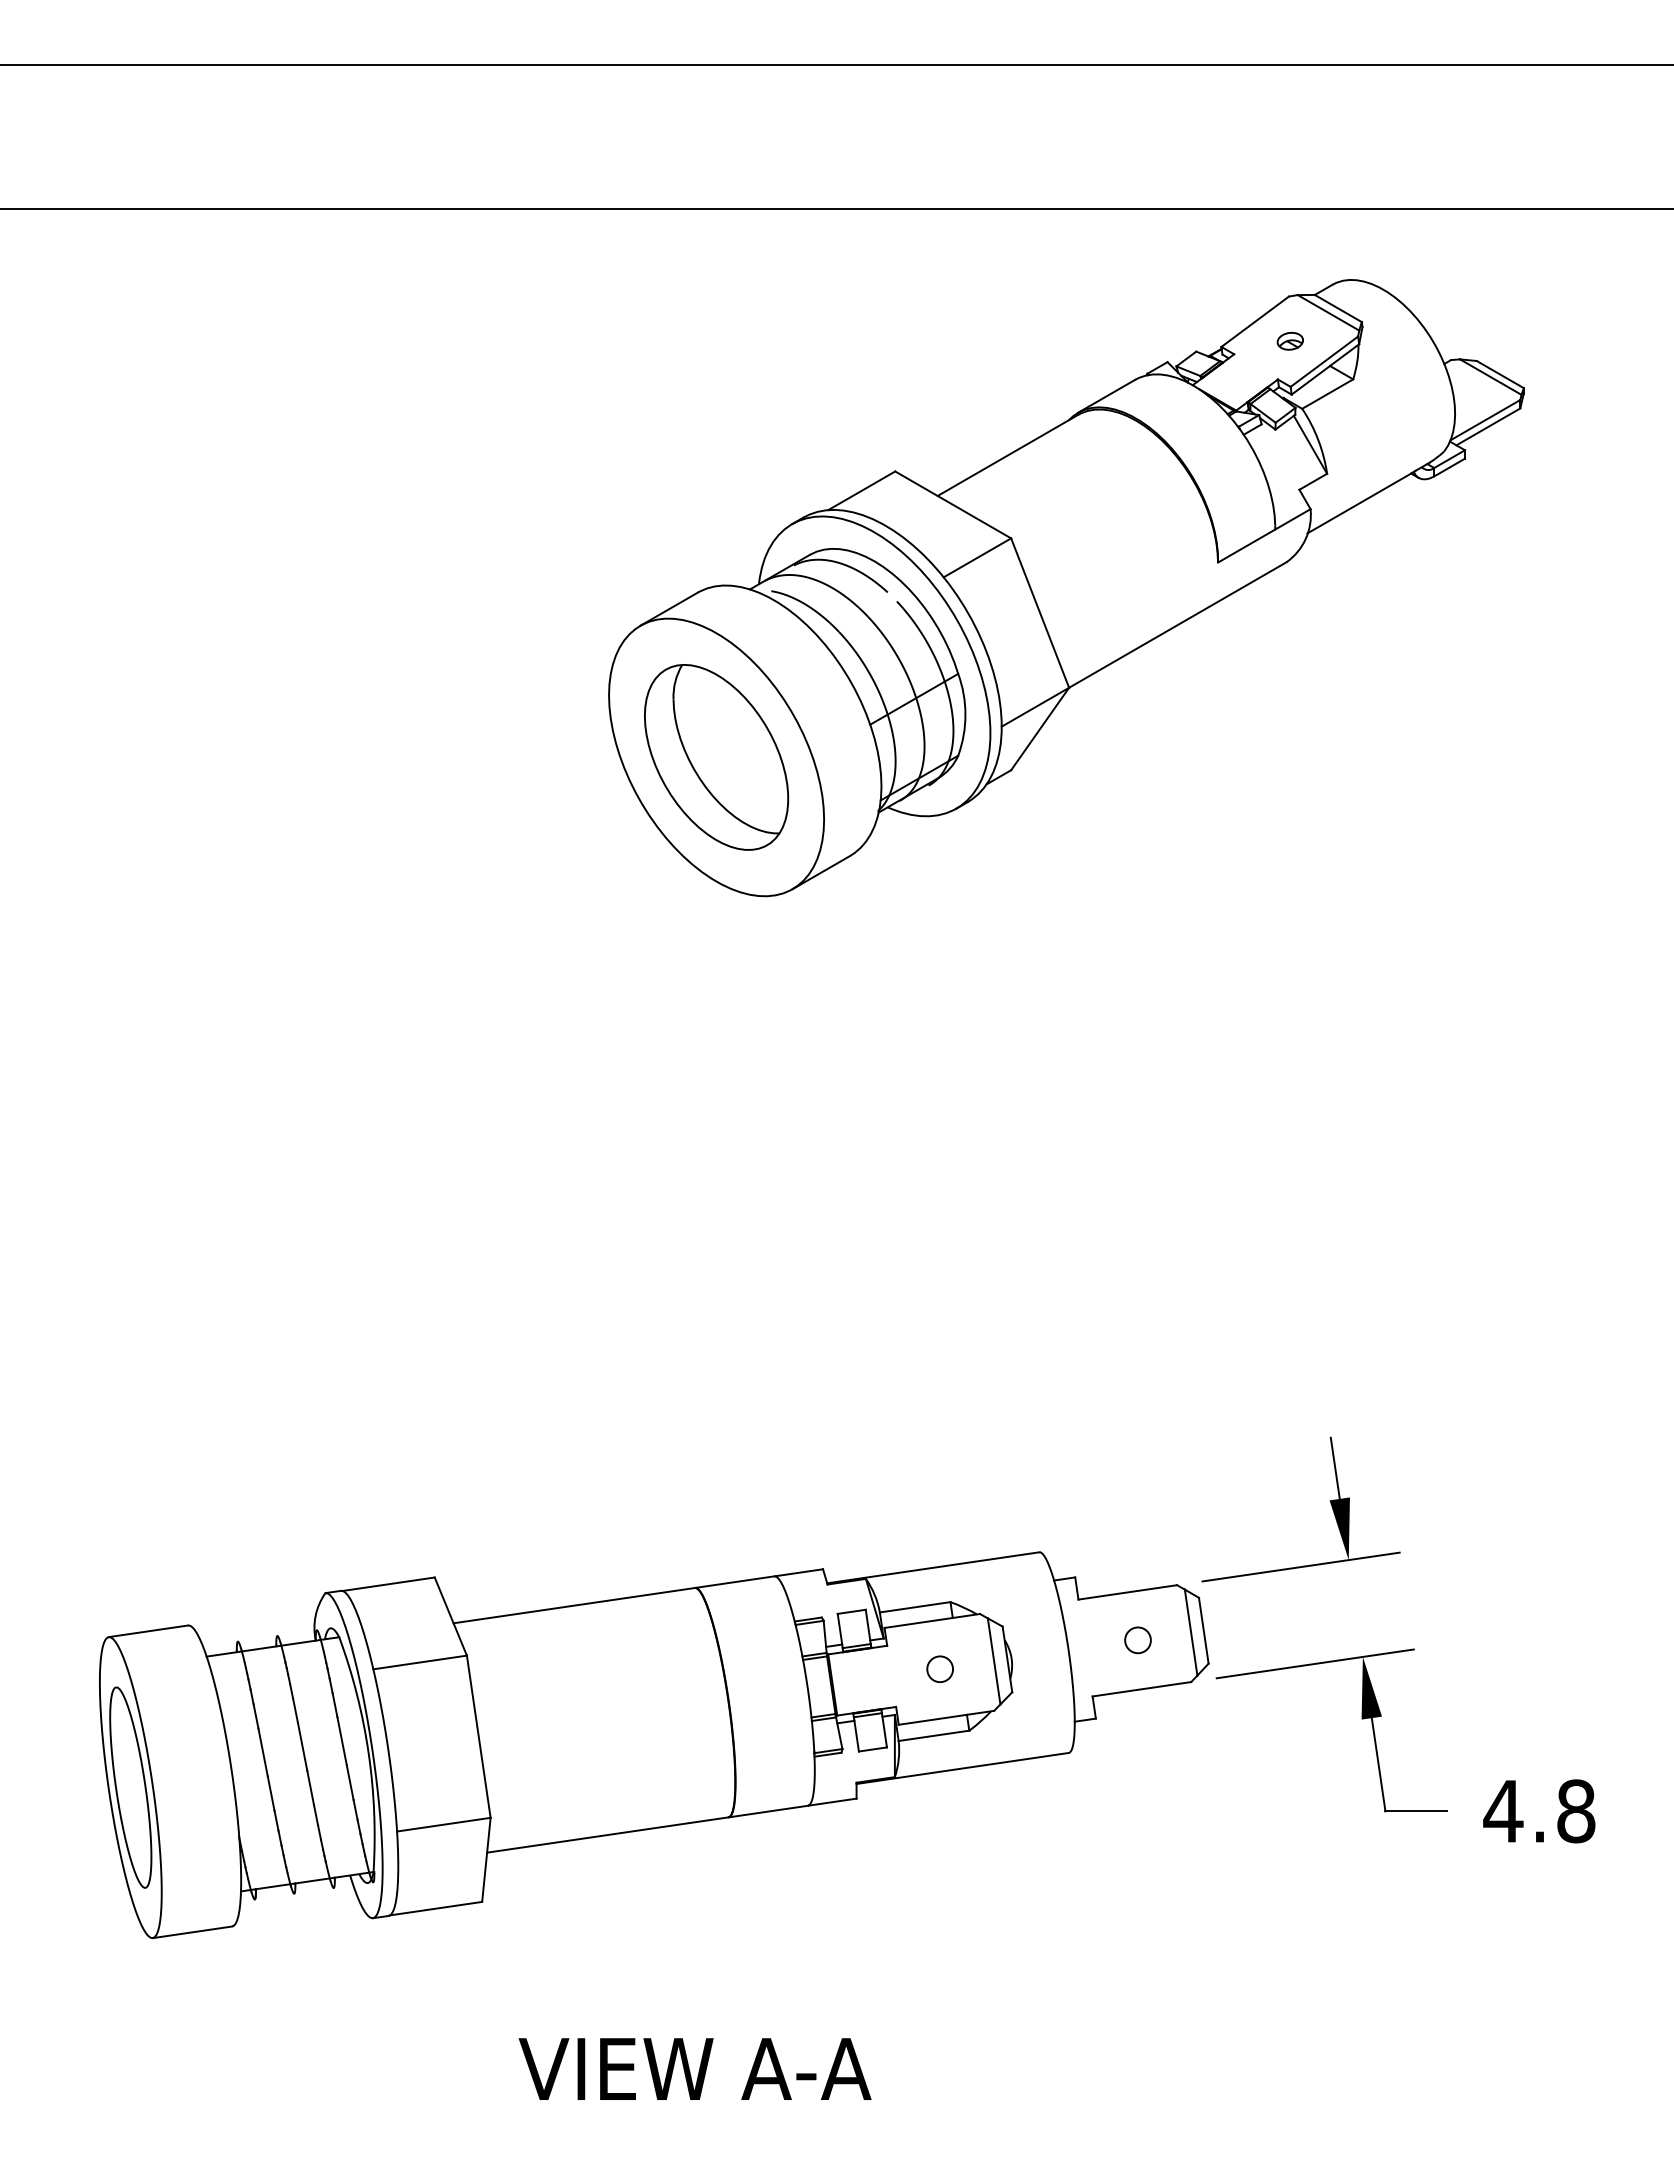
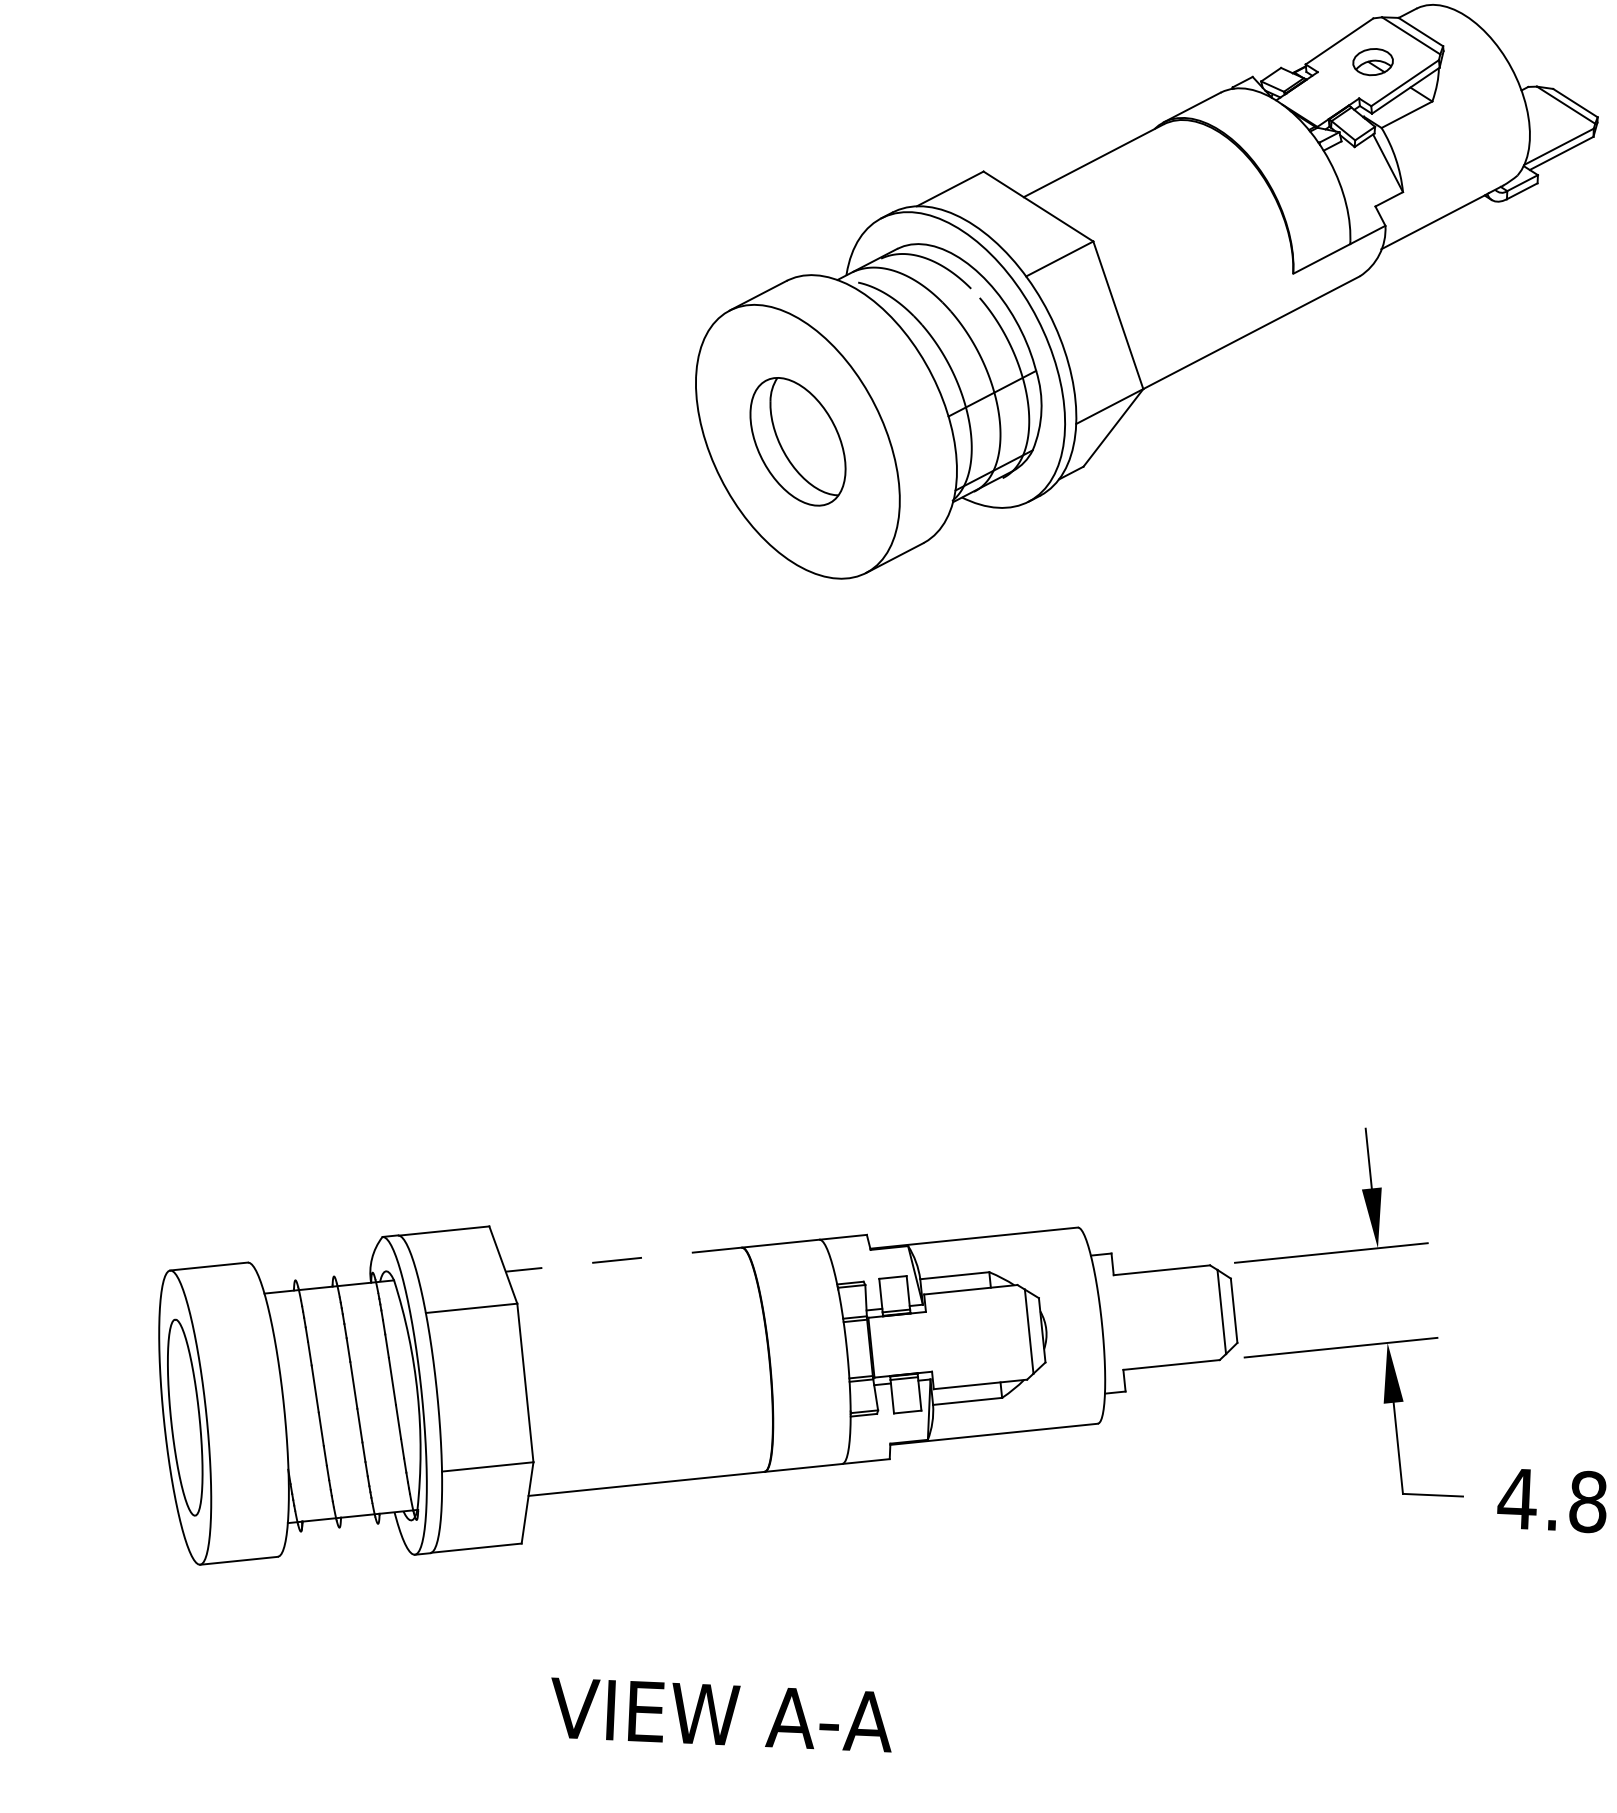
part: (1289, 340) -> (1372, 61), size x1.6
part: (716, 757) -> (797, 441), size x0.7
line: (574, 1605) -> (623, 1259), solid -> dashed
circle: (1137, 1640) -> (1169, 1317), removed
circle: (939, 1668) -> (975, 1336), removed

